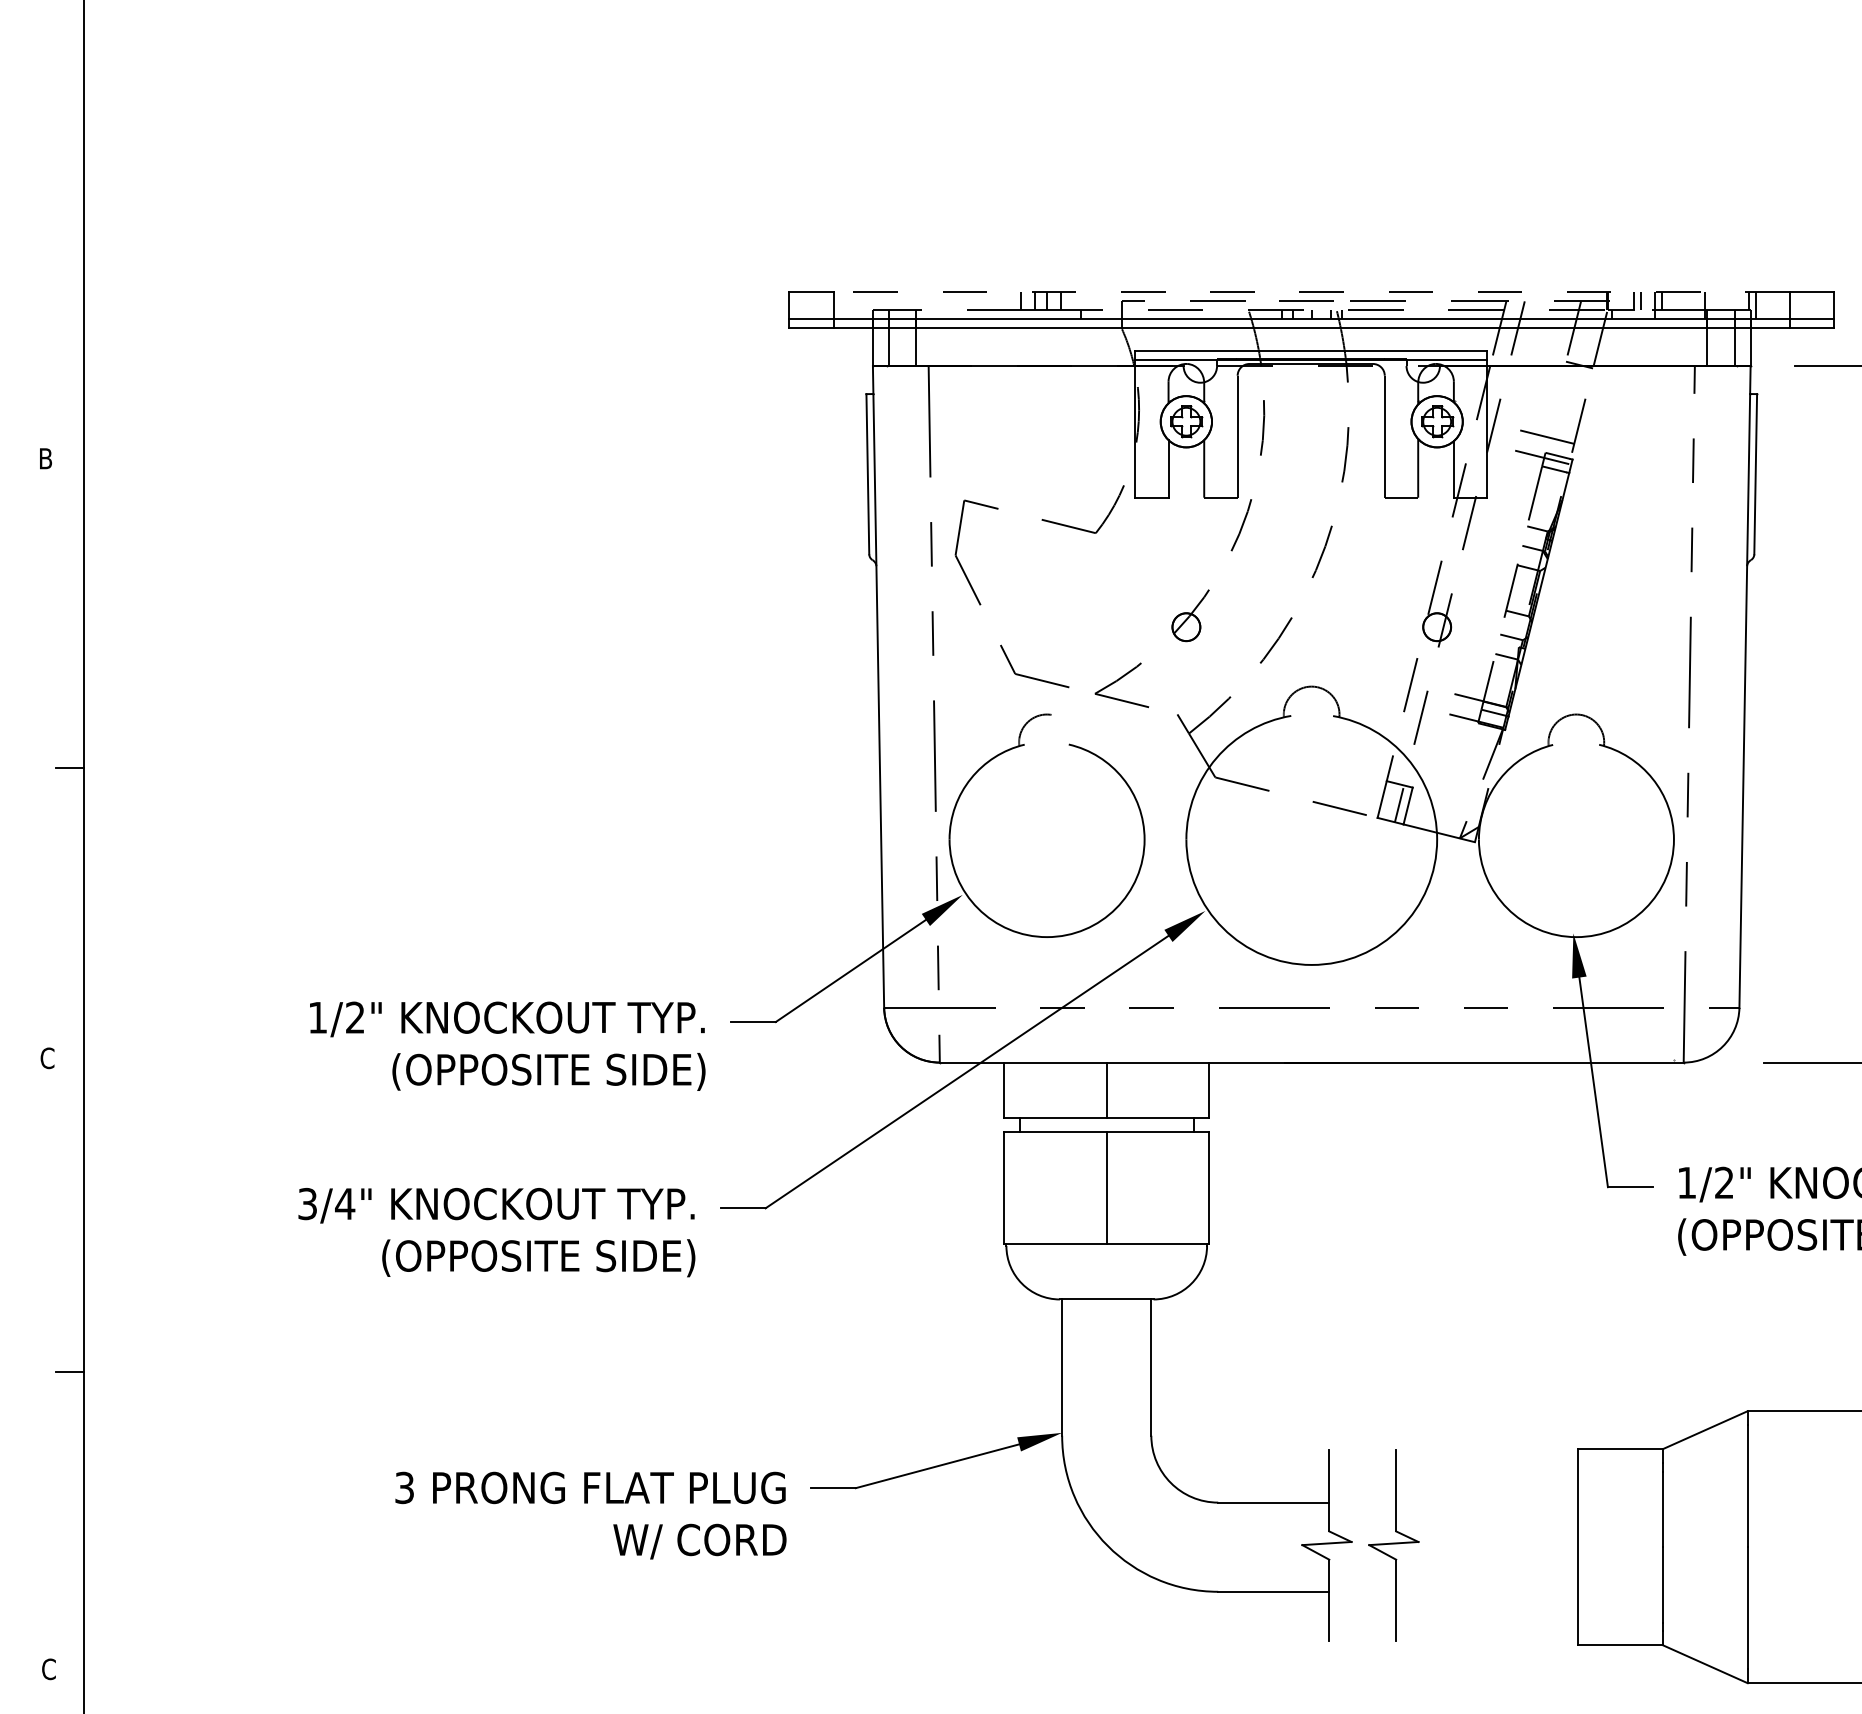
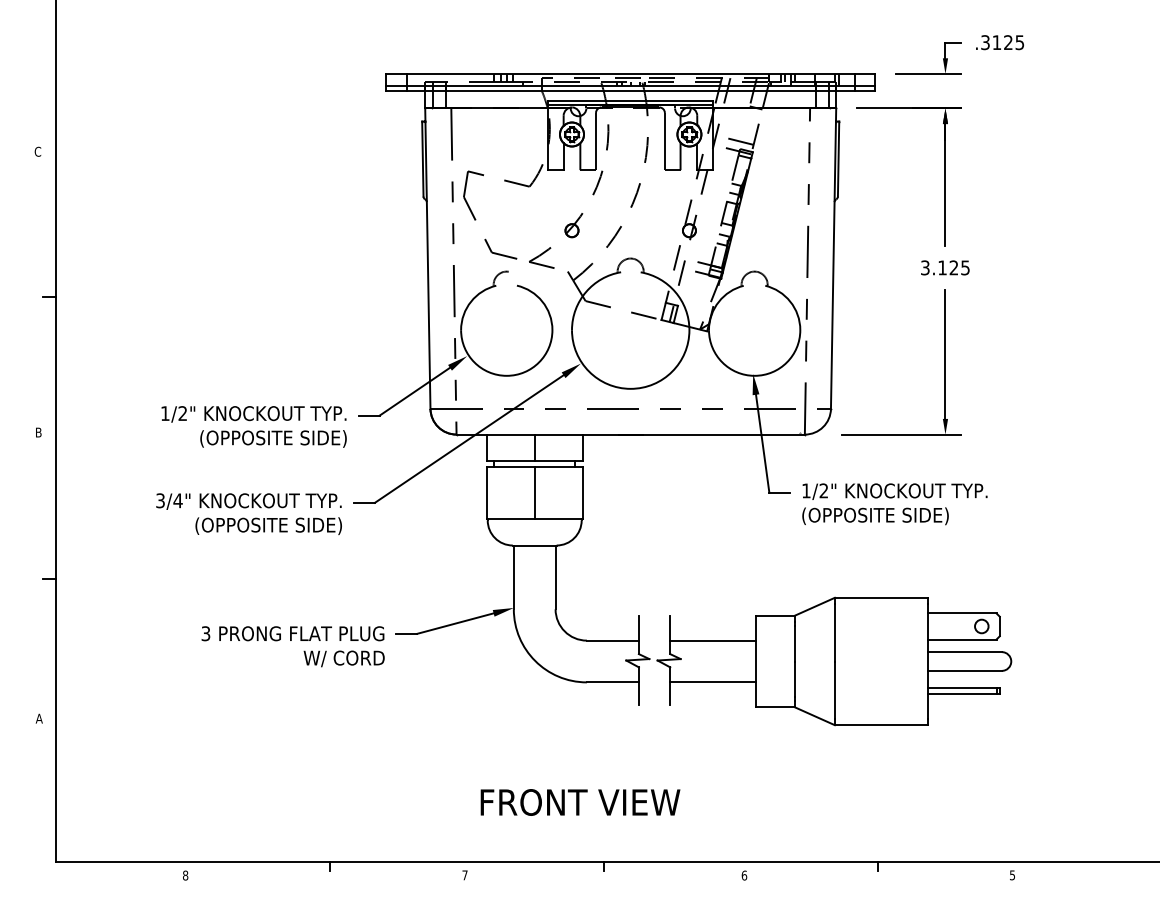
line: (1311, 291) -> (630, 73), dashed -> solid
text: (44, 458) -> (37, 151), B -> C
text: (47, 1058) -> (38, 432), C -> B
line: (1486, 1502) -> (712, 640), added
line: (1486, 1592) -> (712, 682), added
text: (47, 1668) -> (38, 718), C -> A

